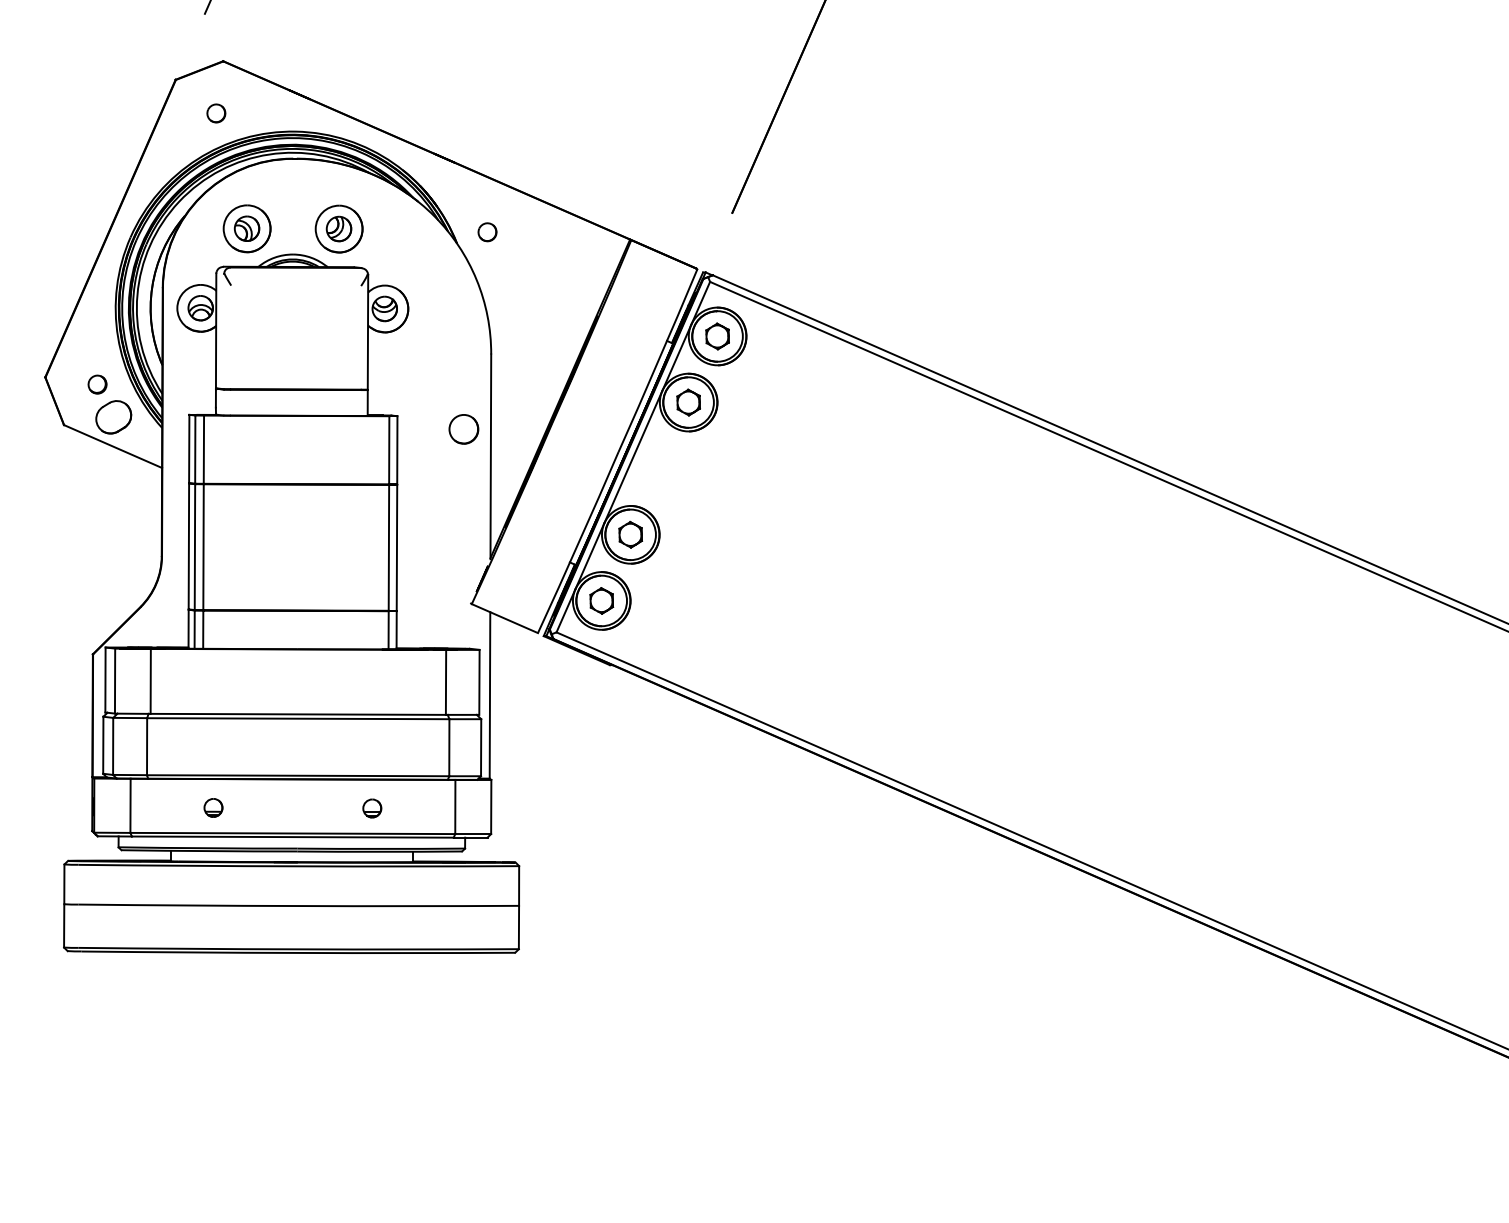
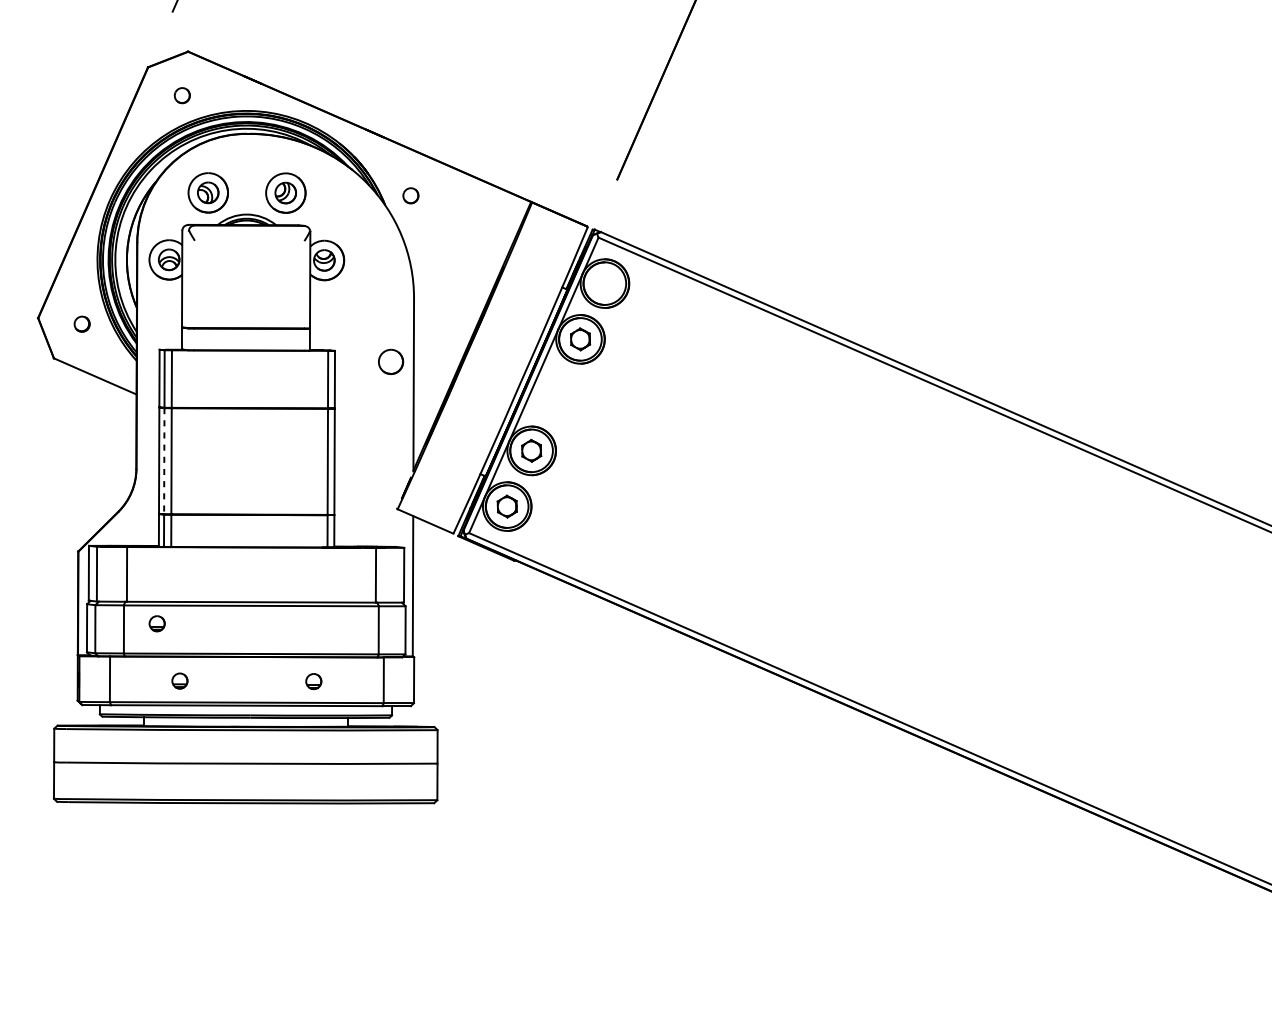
part: (717, 336) -> (604, 283), removed
part: (113, 417) -> (95, 351), removed
line: (194, 547) -> (163, 461), solid -> dashed
part: (186, 739) -> (157, 623), added

